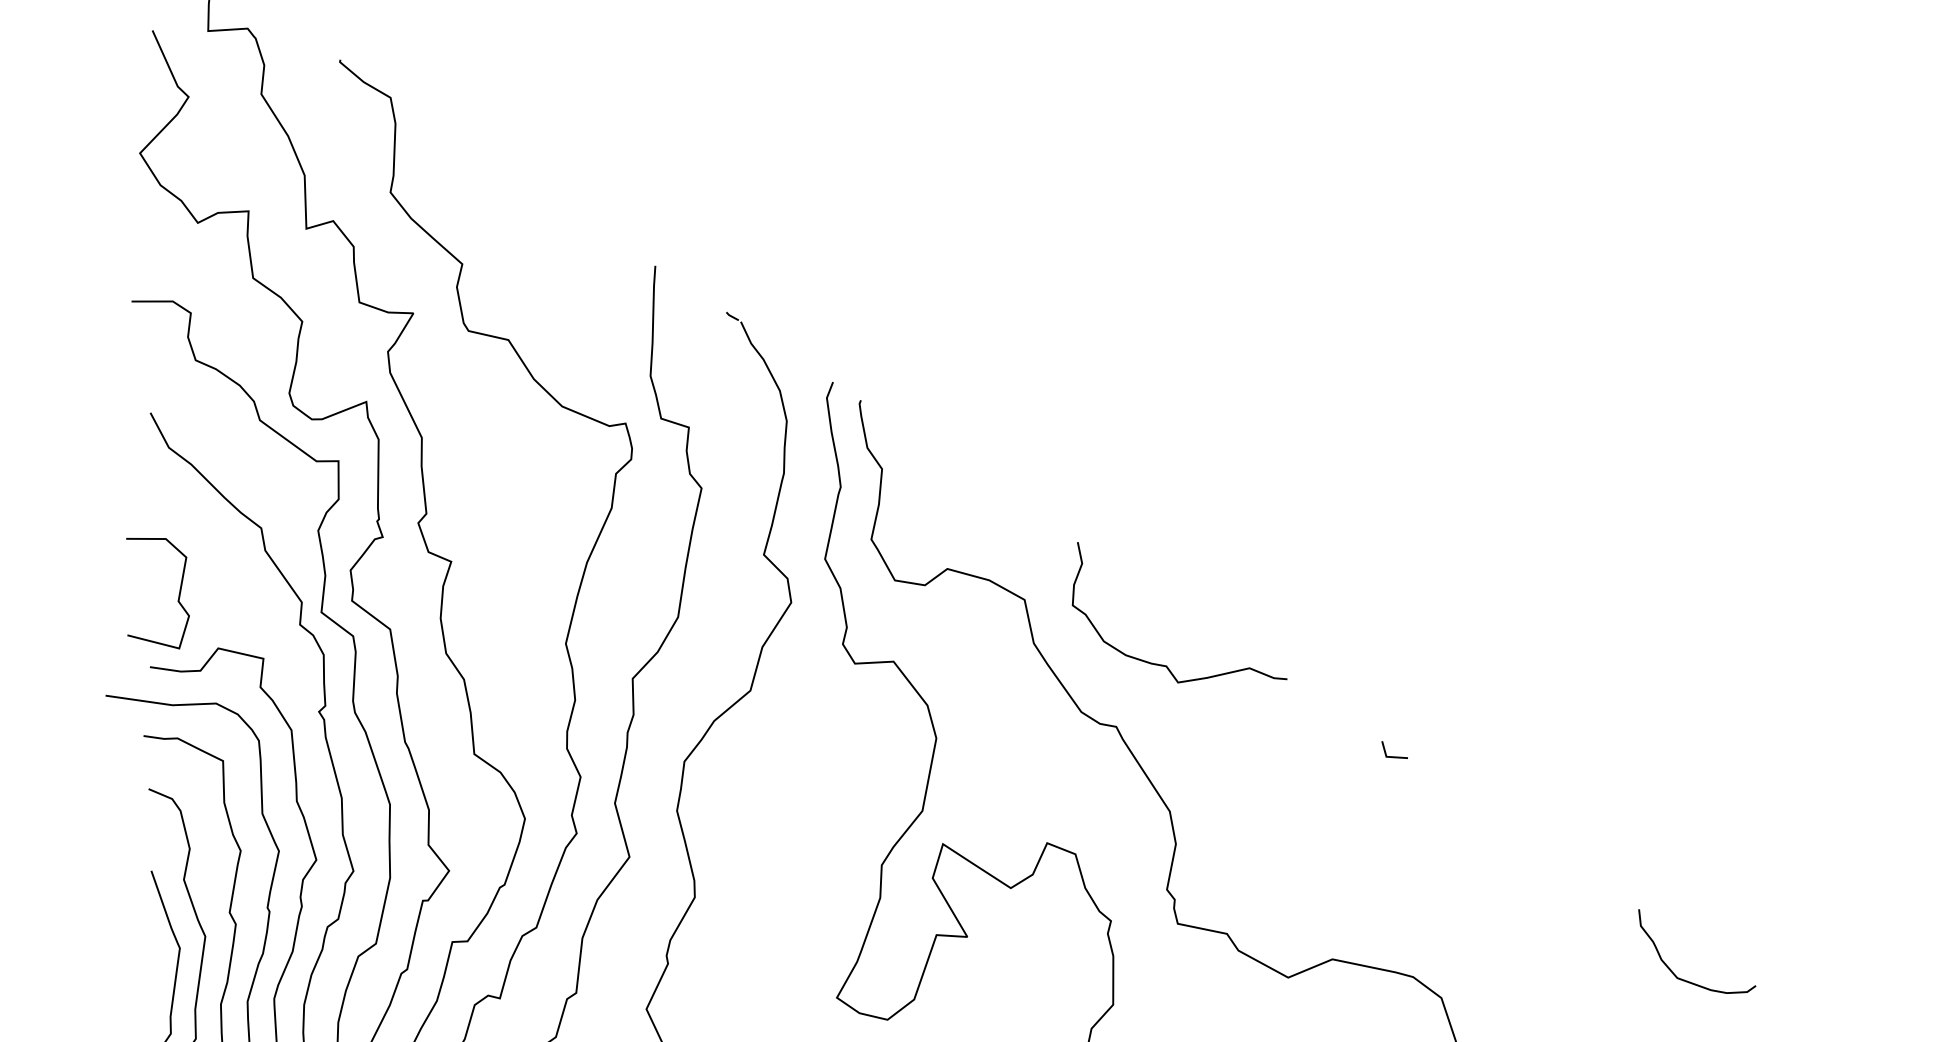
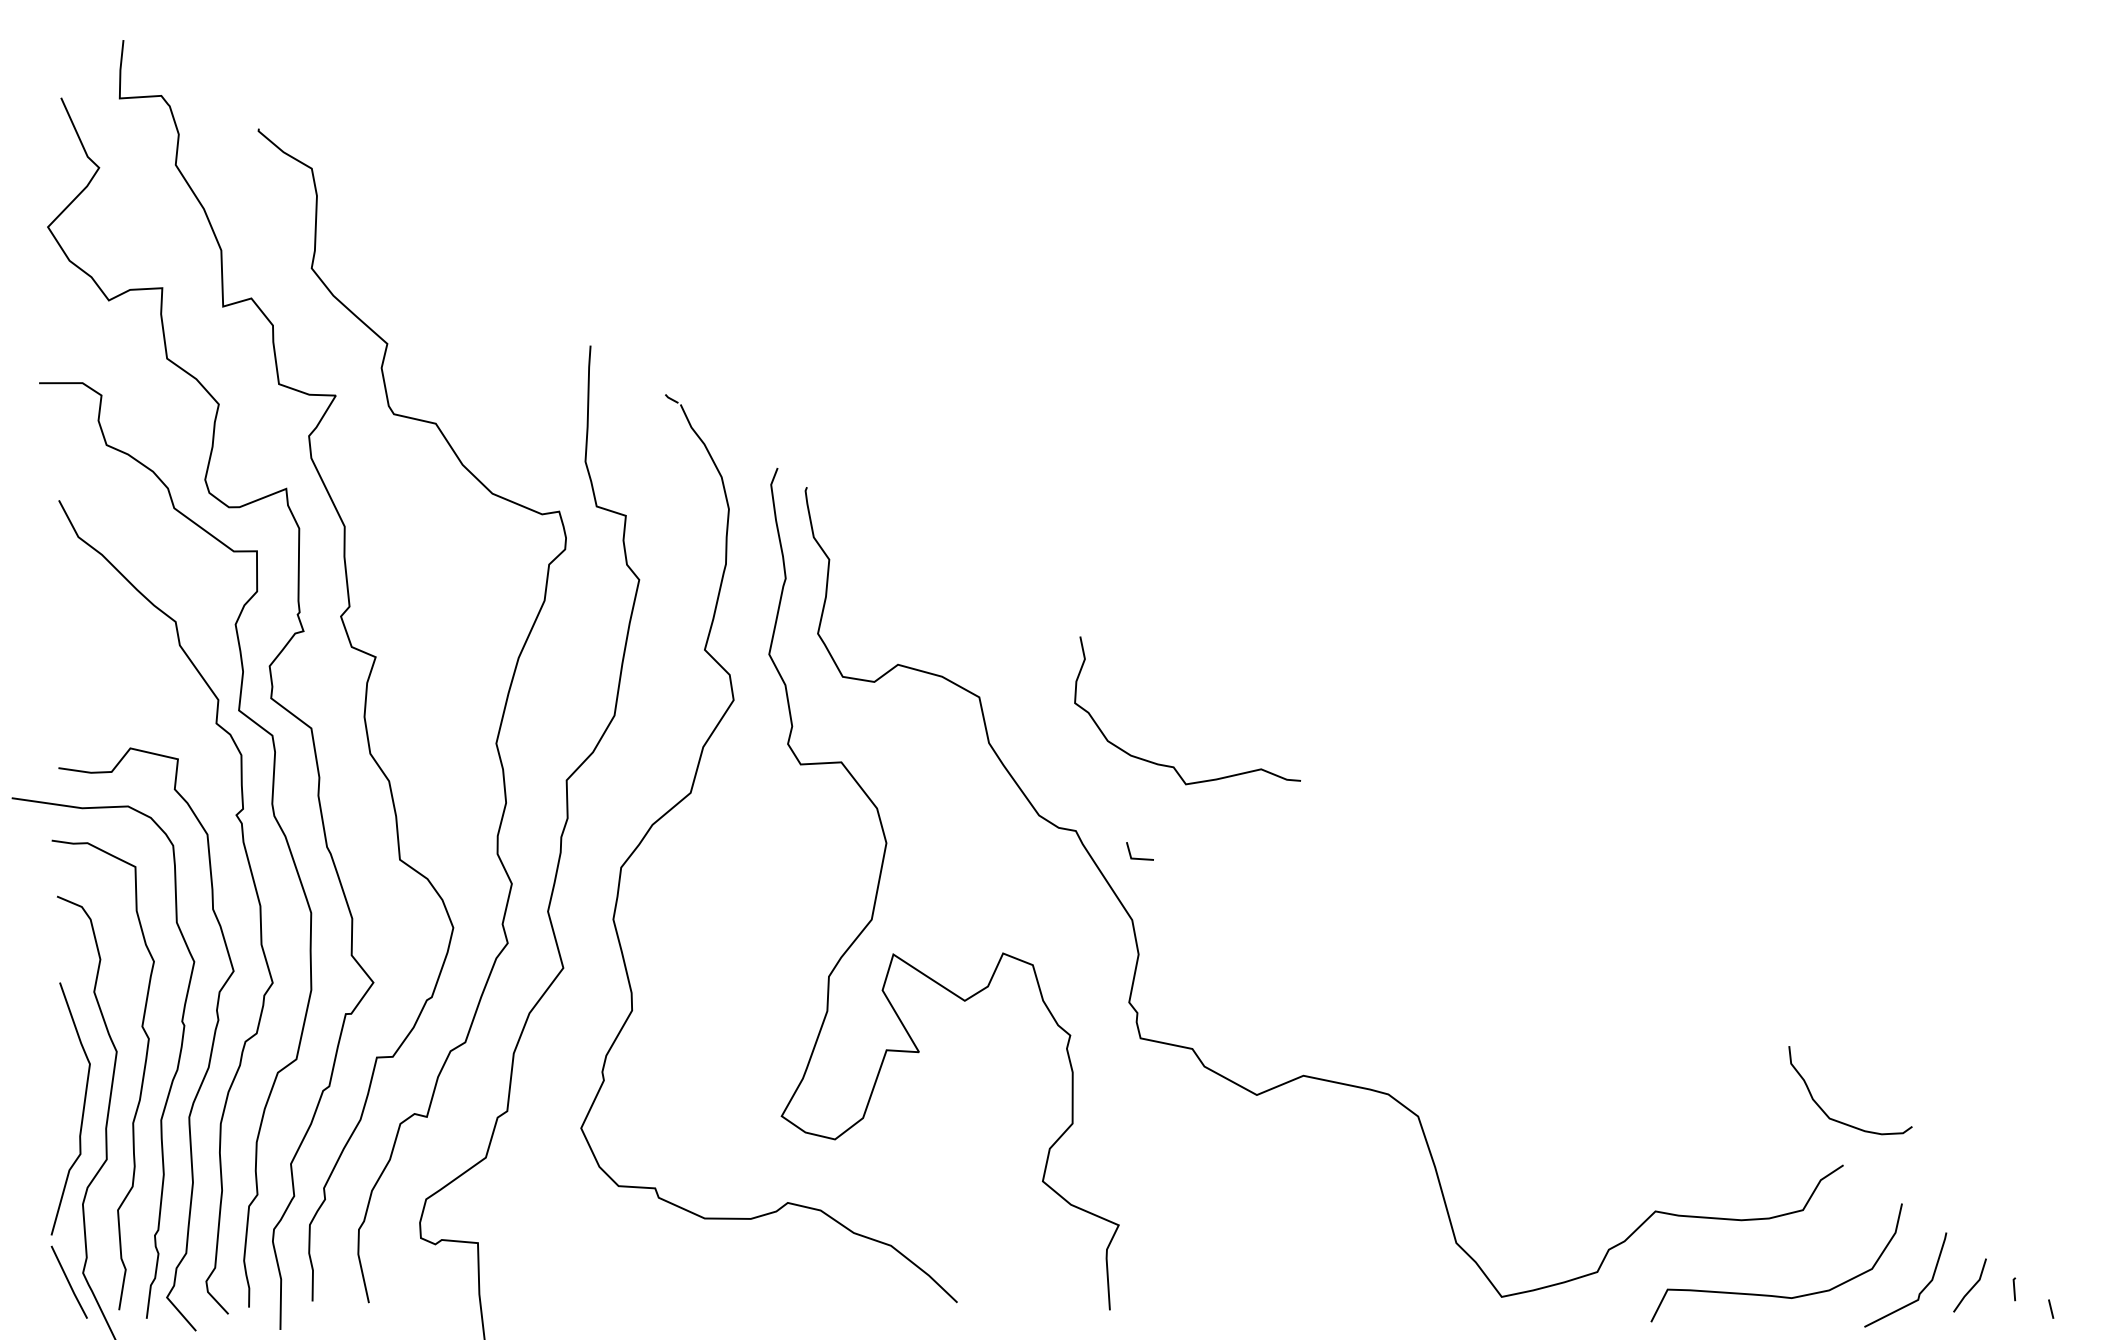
curve: (178, 595) -> (88, 692), removed
curve: (1167, 665) -> (1174, 766), moved
line: (1394, 756) -> (1139, 858), moved
curve: (1688, 980) -> (1841, 1121), moved

